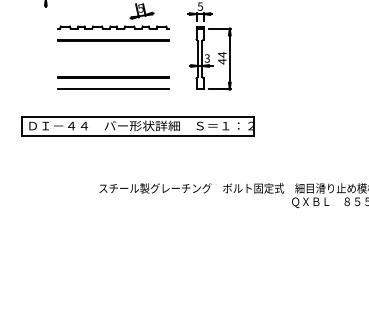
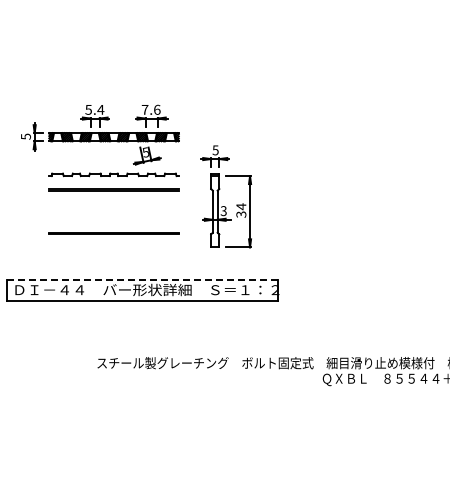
text: (222, 61) -> (241, 214), 44 -> 34
line: (113, 89) -> (113, 247), removed
line: (137, 116) -> (142, 279), solid -> dashed

